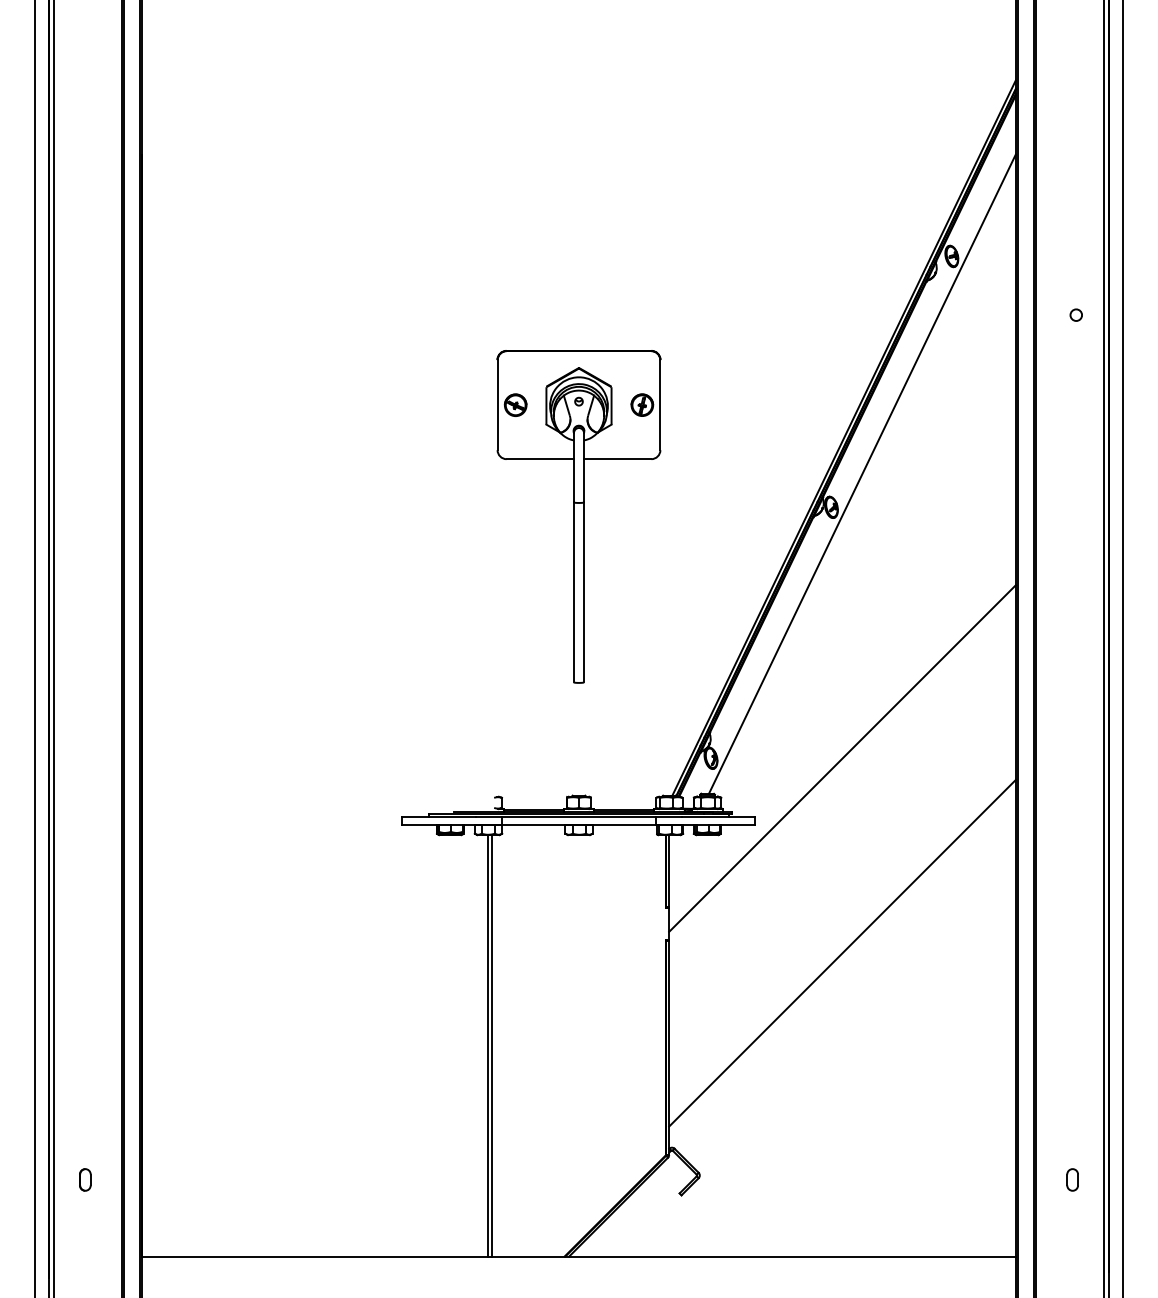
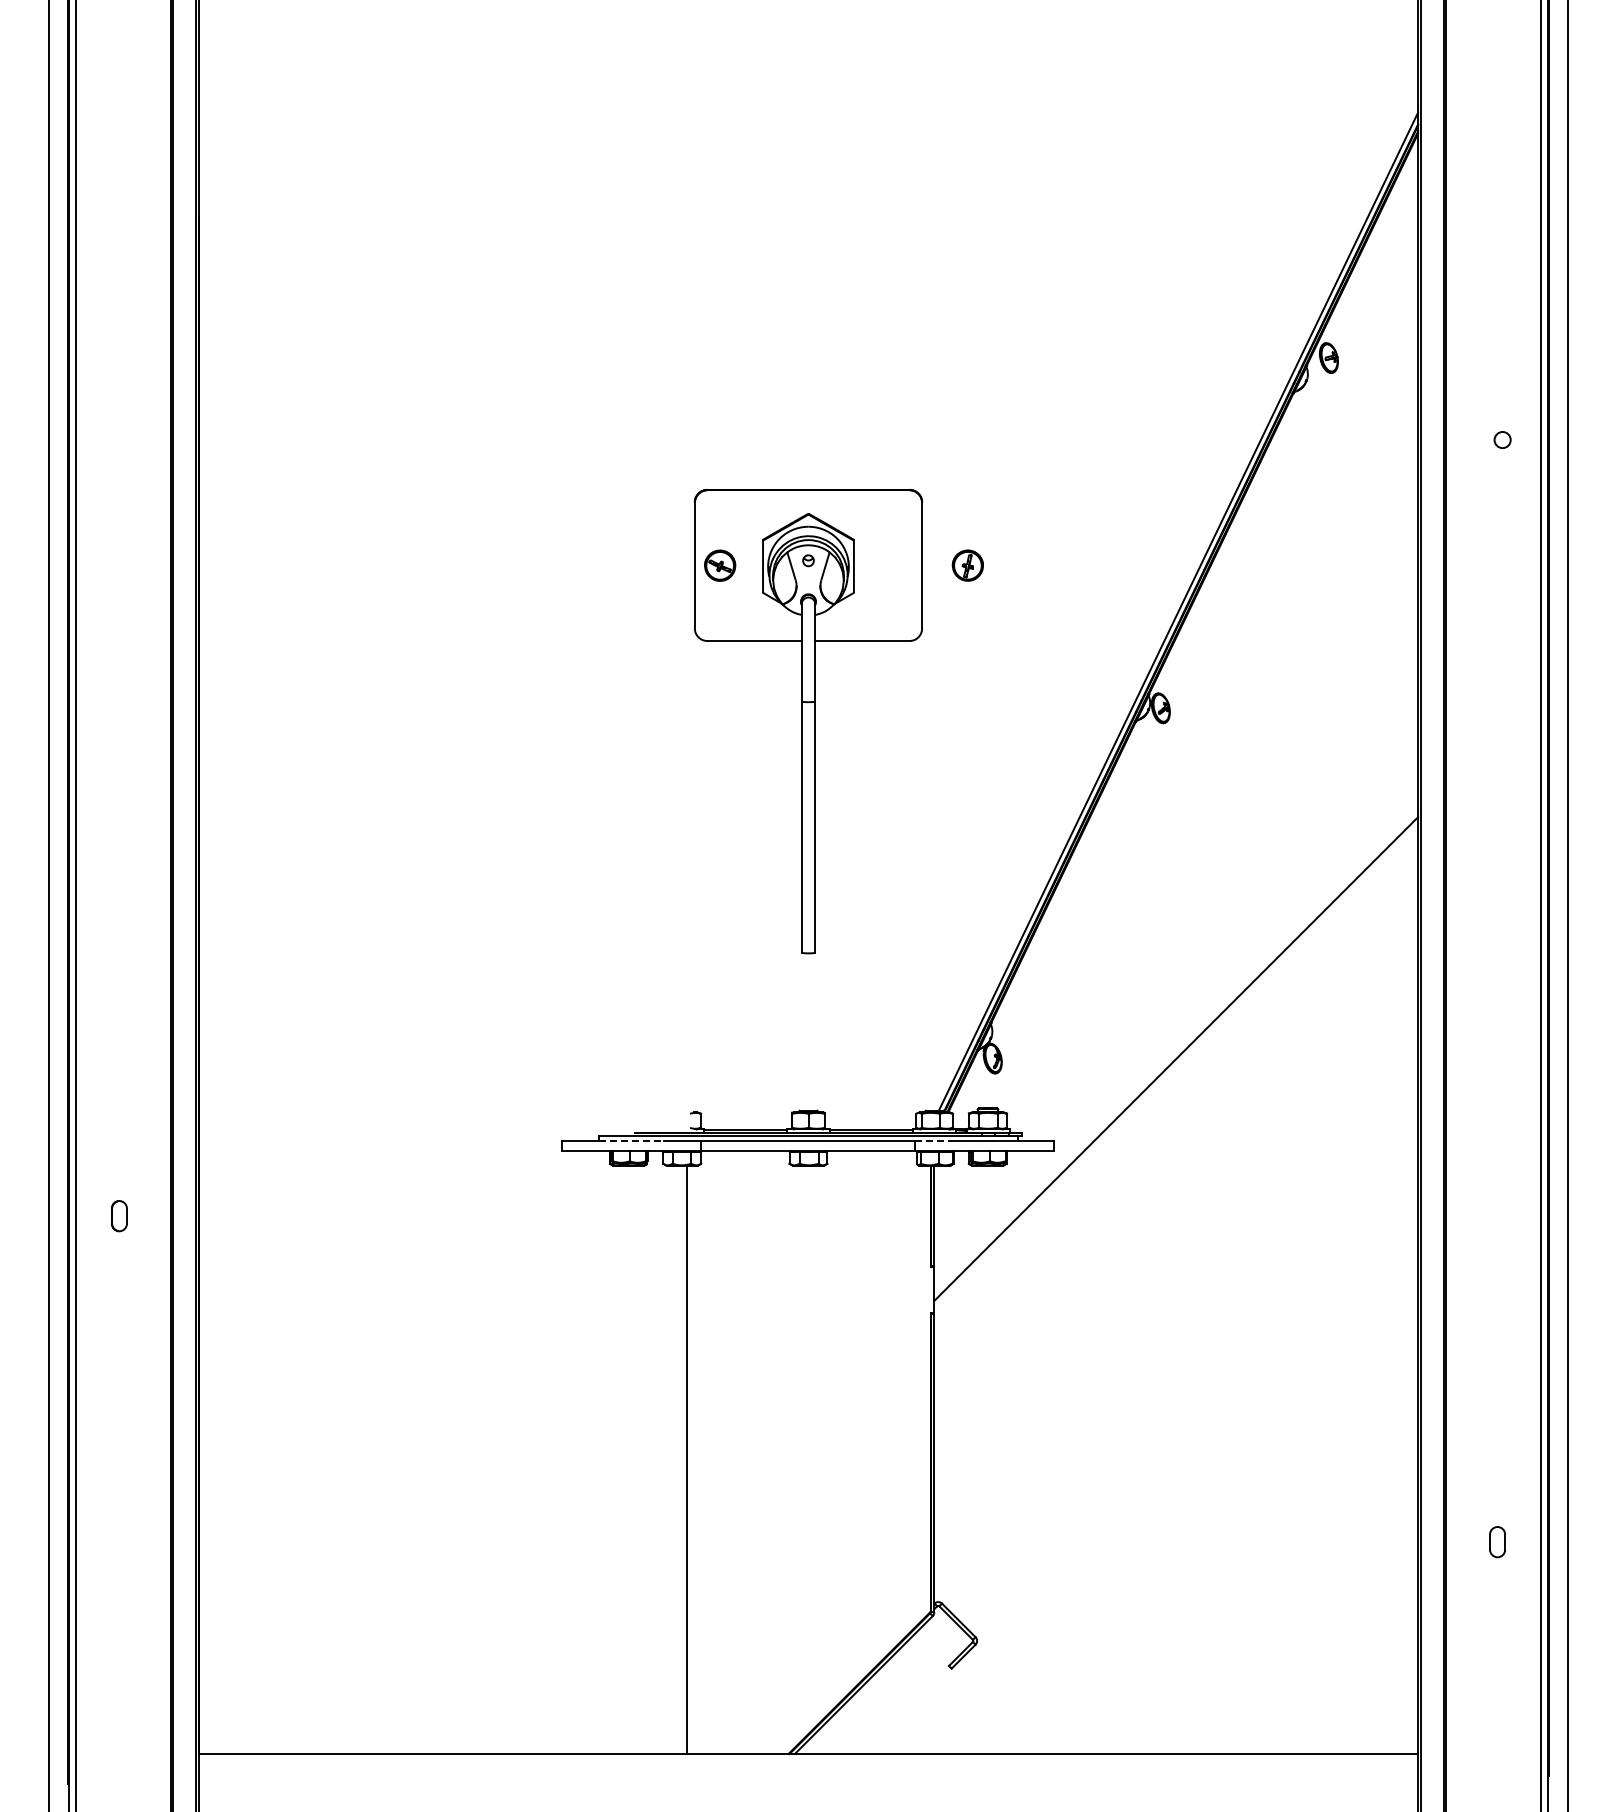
part: (642, 405) -> (967, 565), moved
line: (861, 473) -> (1203, 661), removed
line: (452, 817) -> (631, 1141), solid -> dashed
line: (669, 817) -> (934, 1141), solid -> dashed
line: (842, 953) -> (1176, 1330), removed
line: (488, 1045) -> (681, 1459), removed
part: (85, 1180) -> (119, 1216), moved
part: (1072, 1180) -> (1497, 1542), moved

